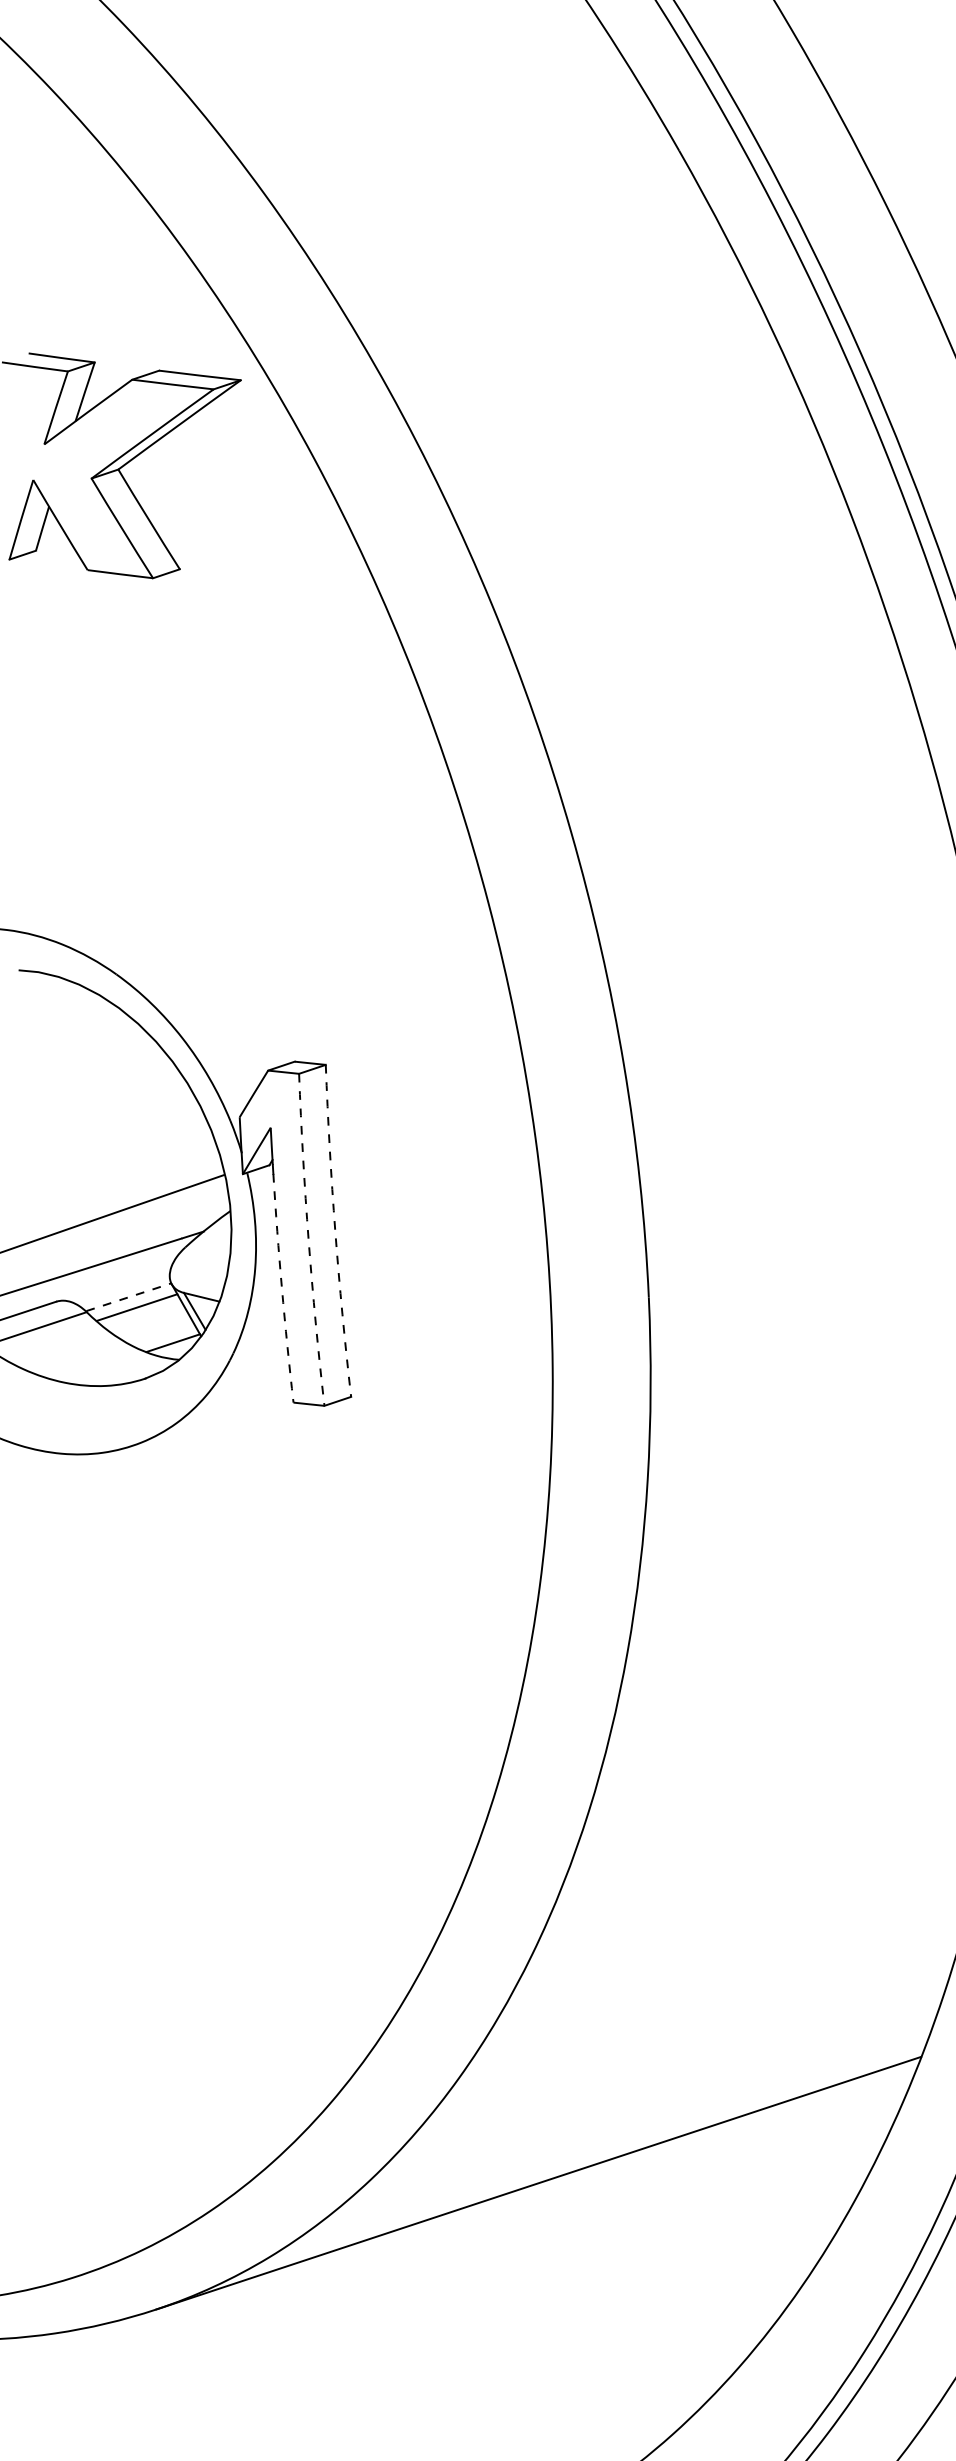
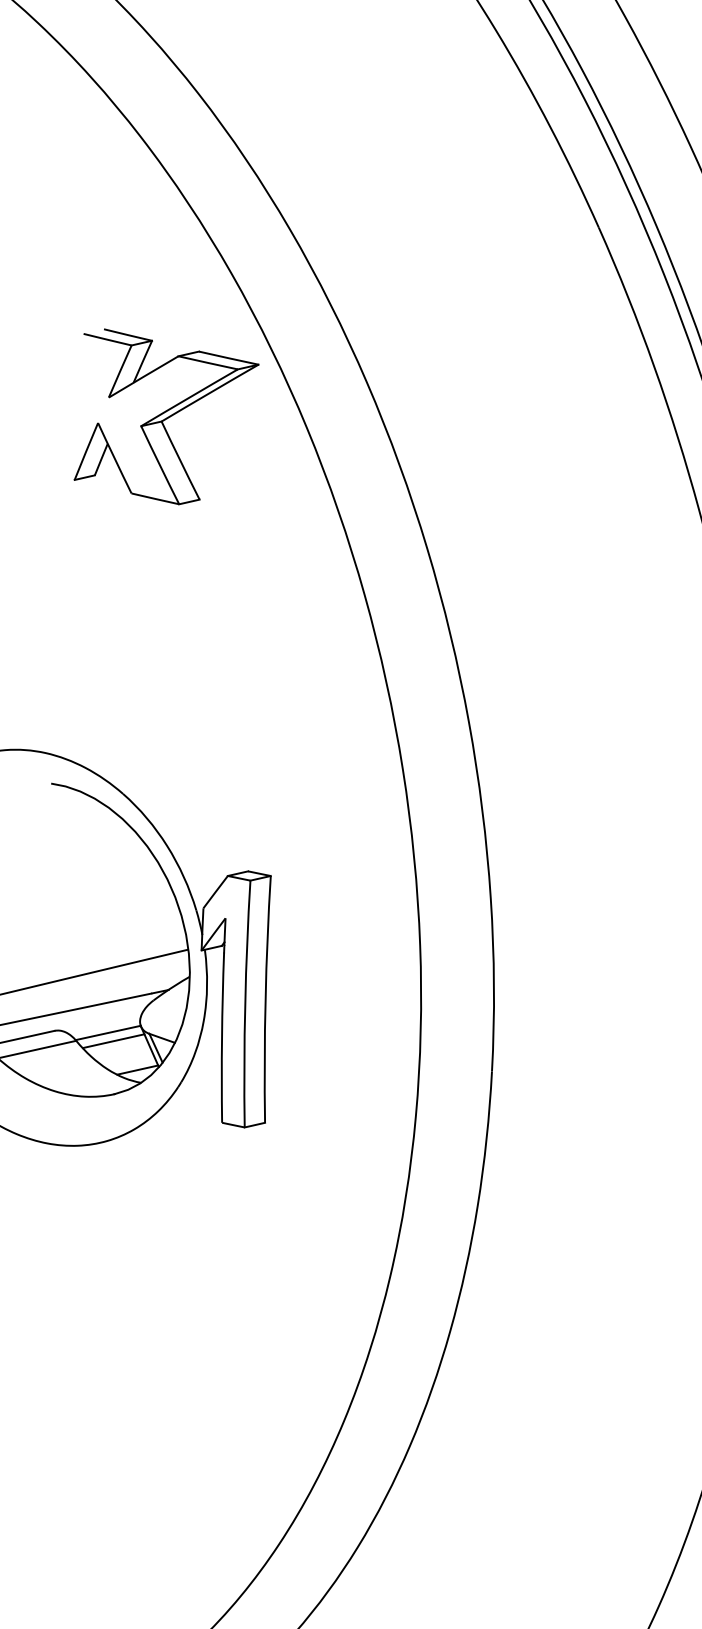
arc: (335, 1231) -> (265, 999), dashed -> solid
arc: (308, 1240) -> (245, 1004), dashed -> solid
arc: (281, 1288) -> (221, 1037), dashed -> solid
line: (128, 1297) -> (108, 1033), dashed -> solid

